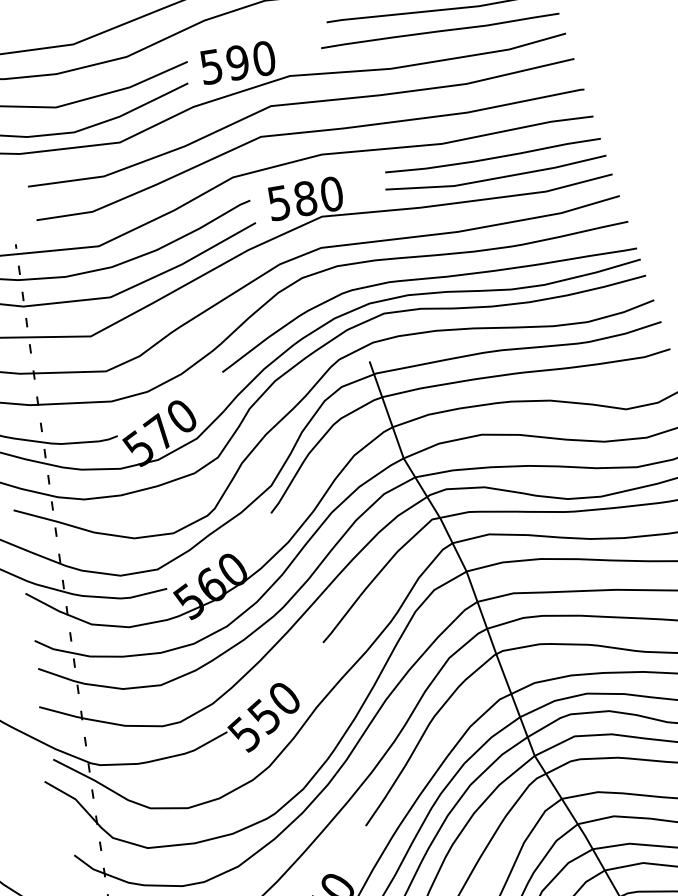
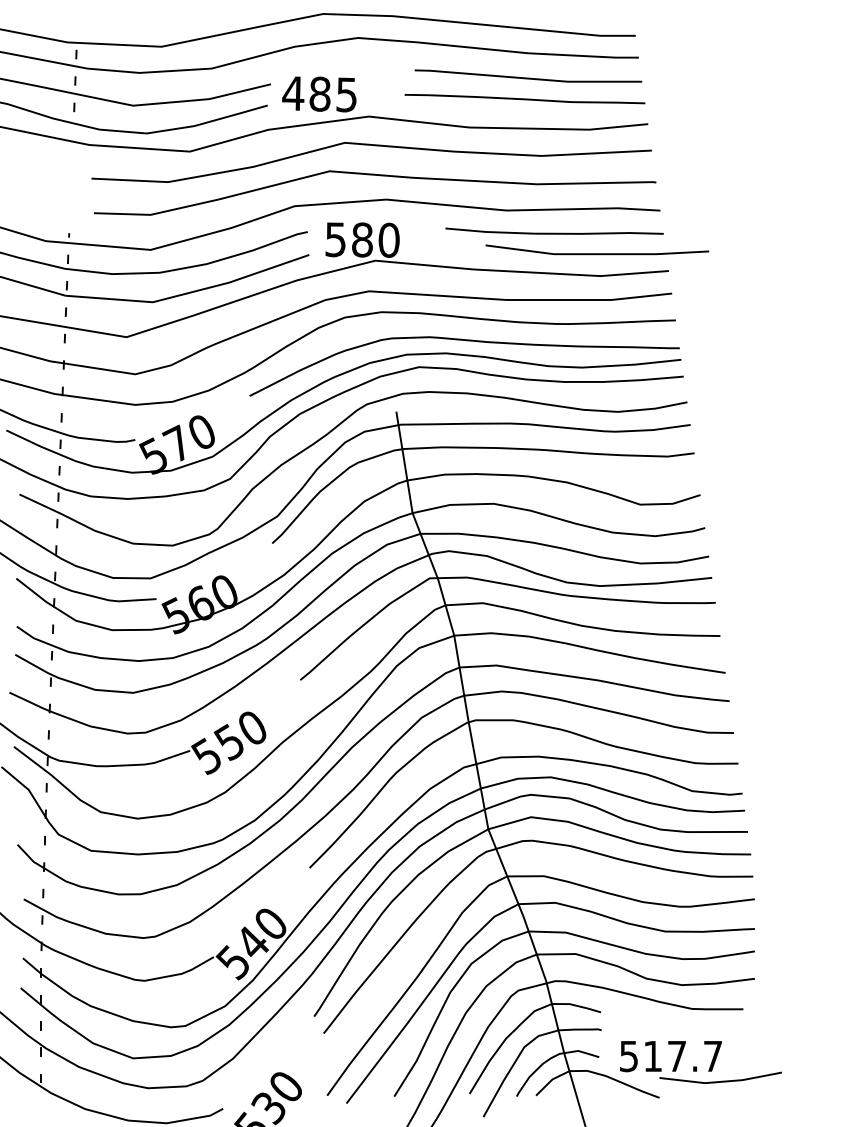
text: (237, 63) -> (319, 94), 590 -> 485
line: (496, 177) -> (597, 253), moved

